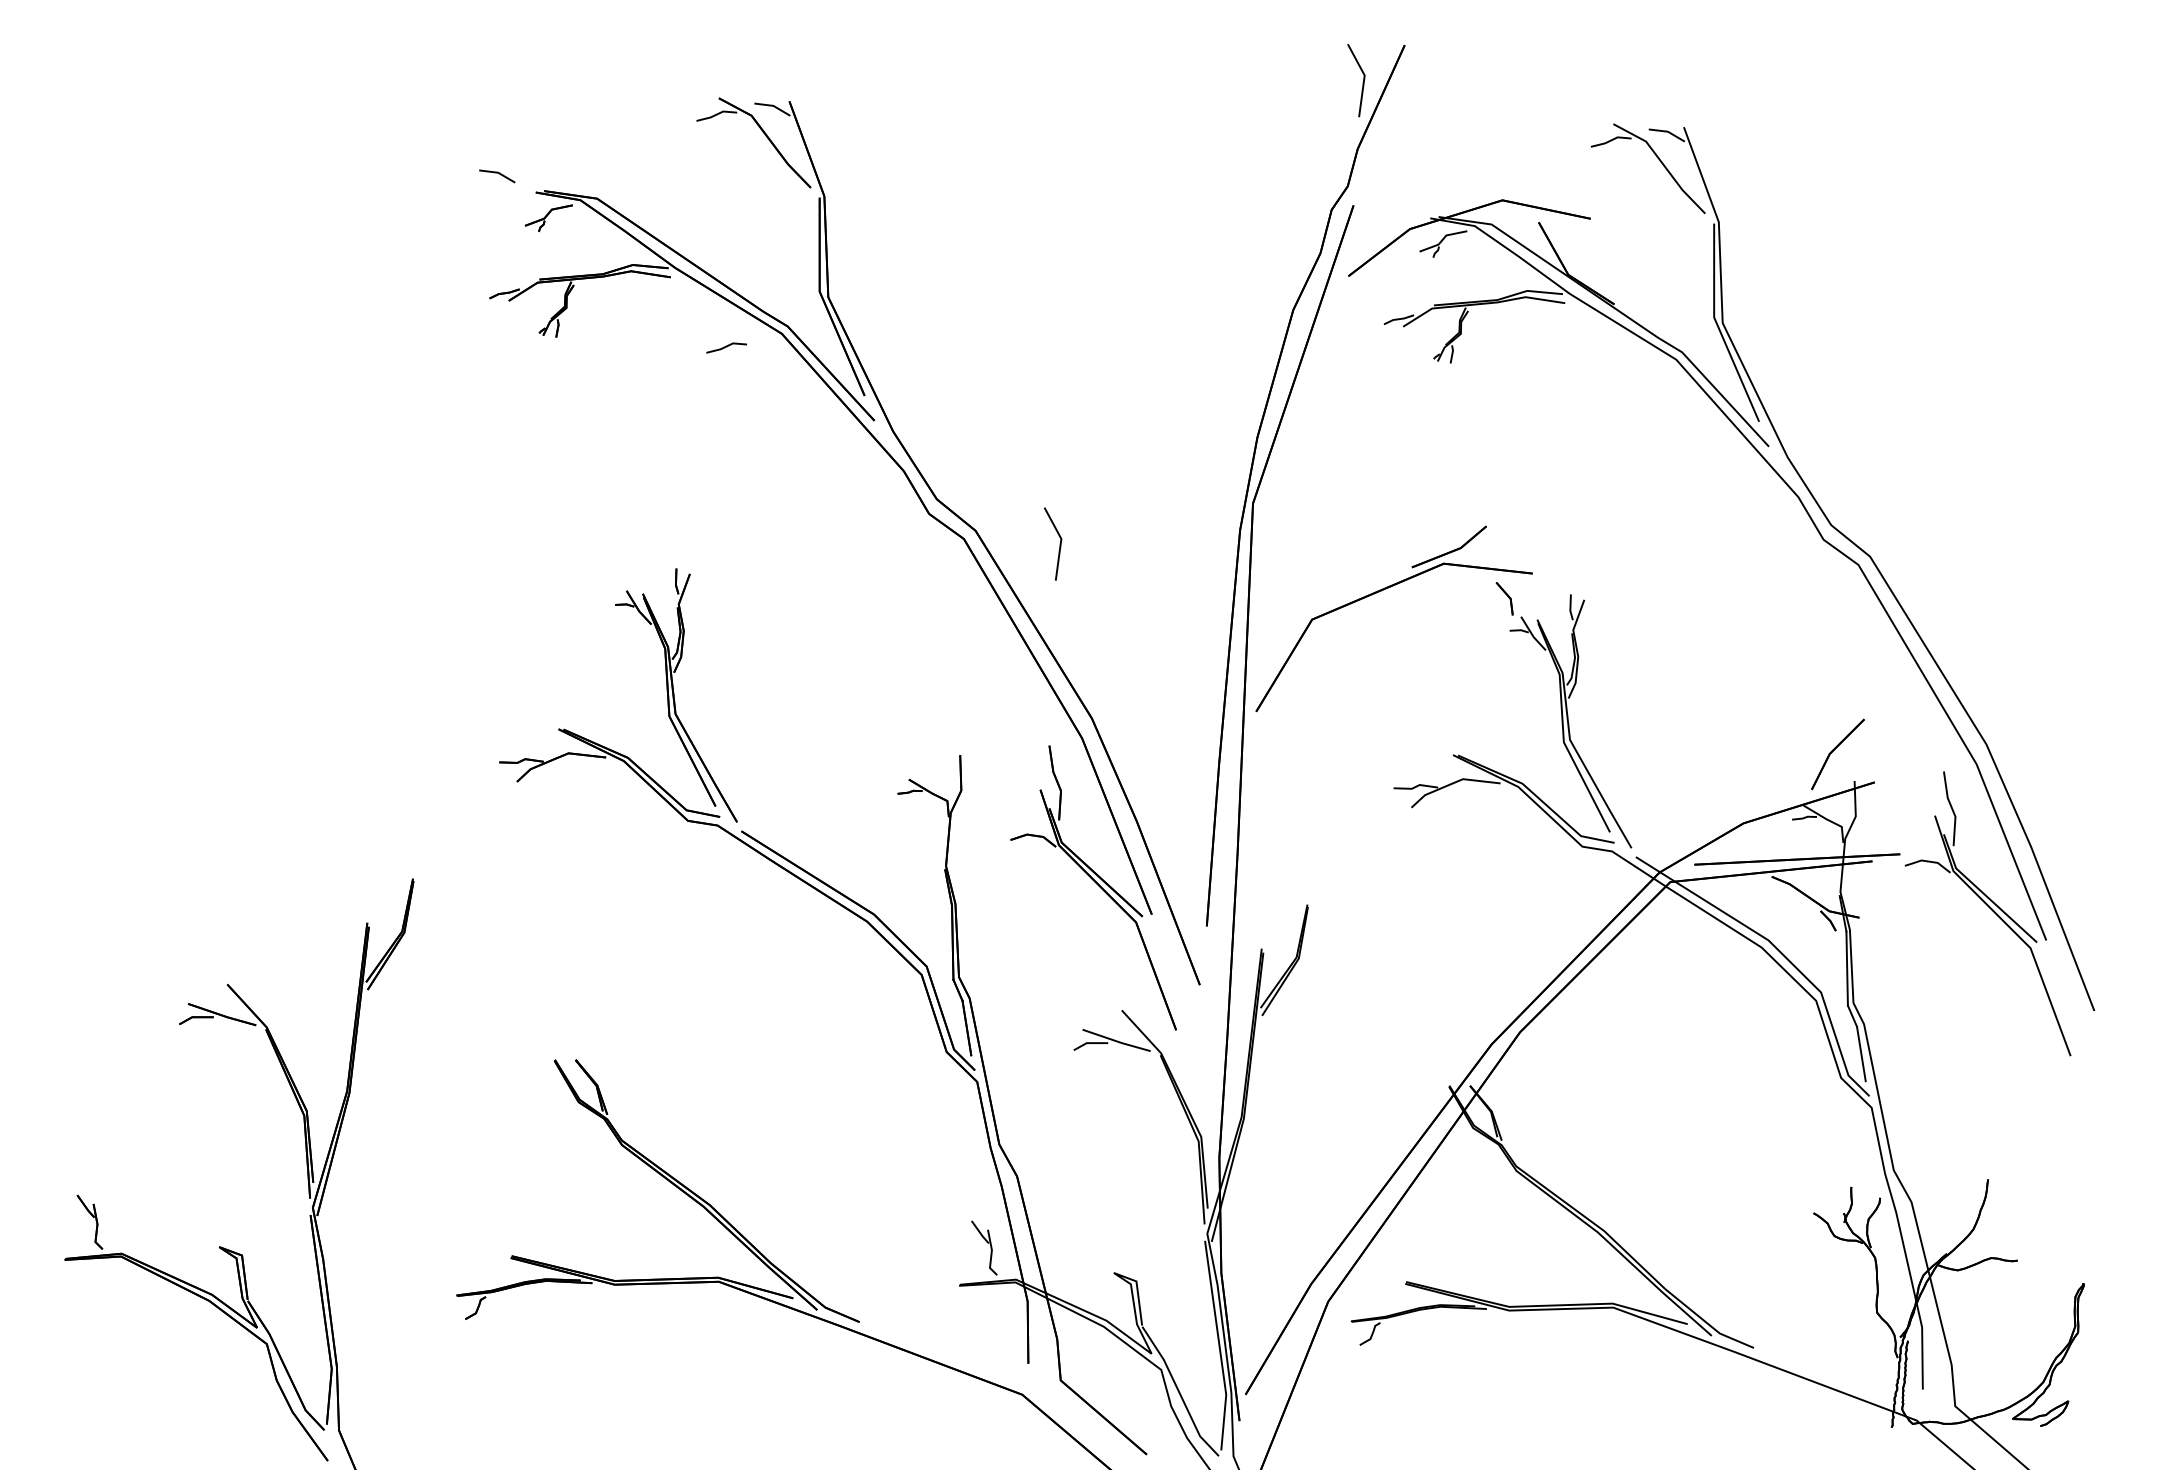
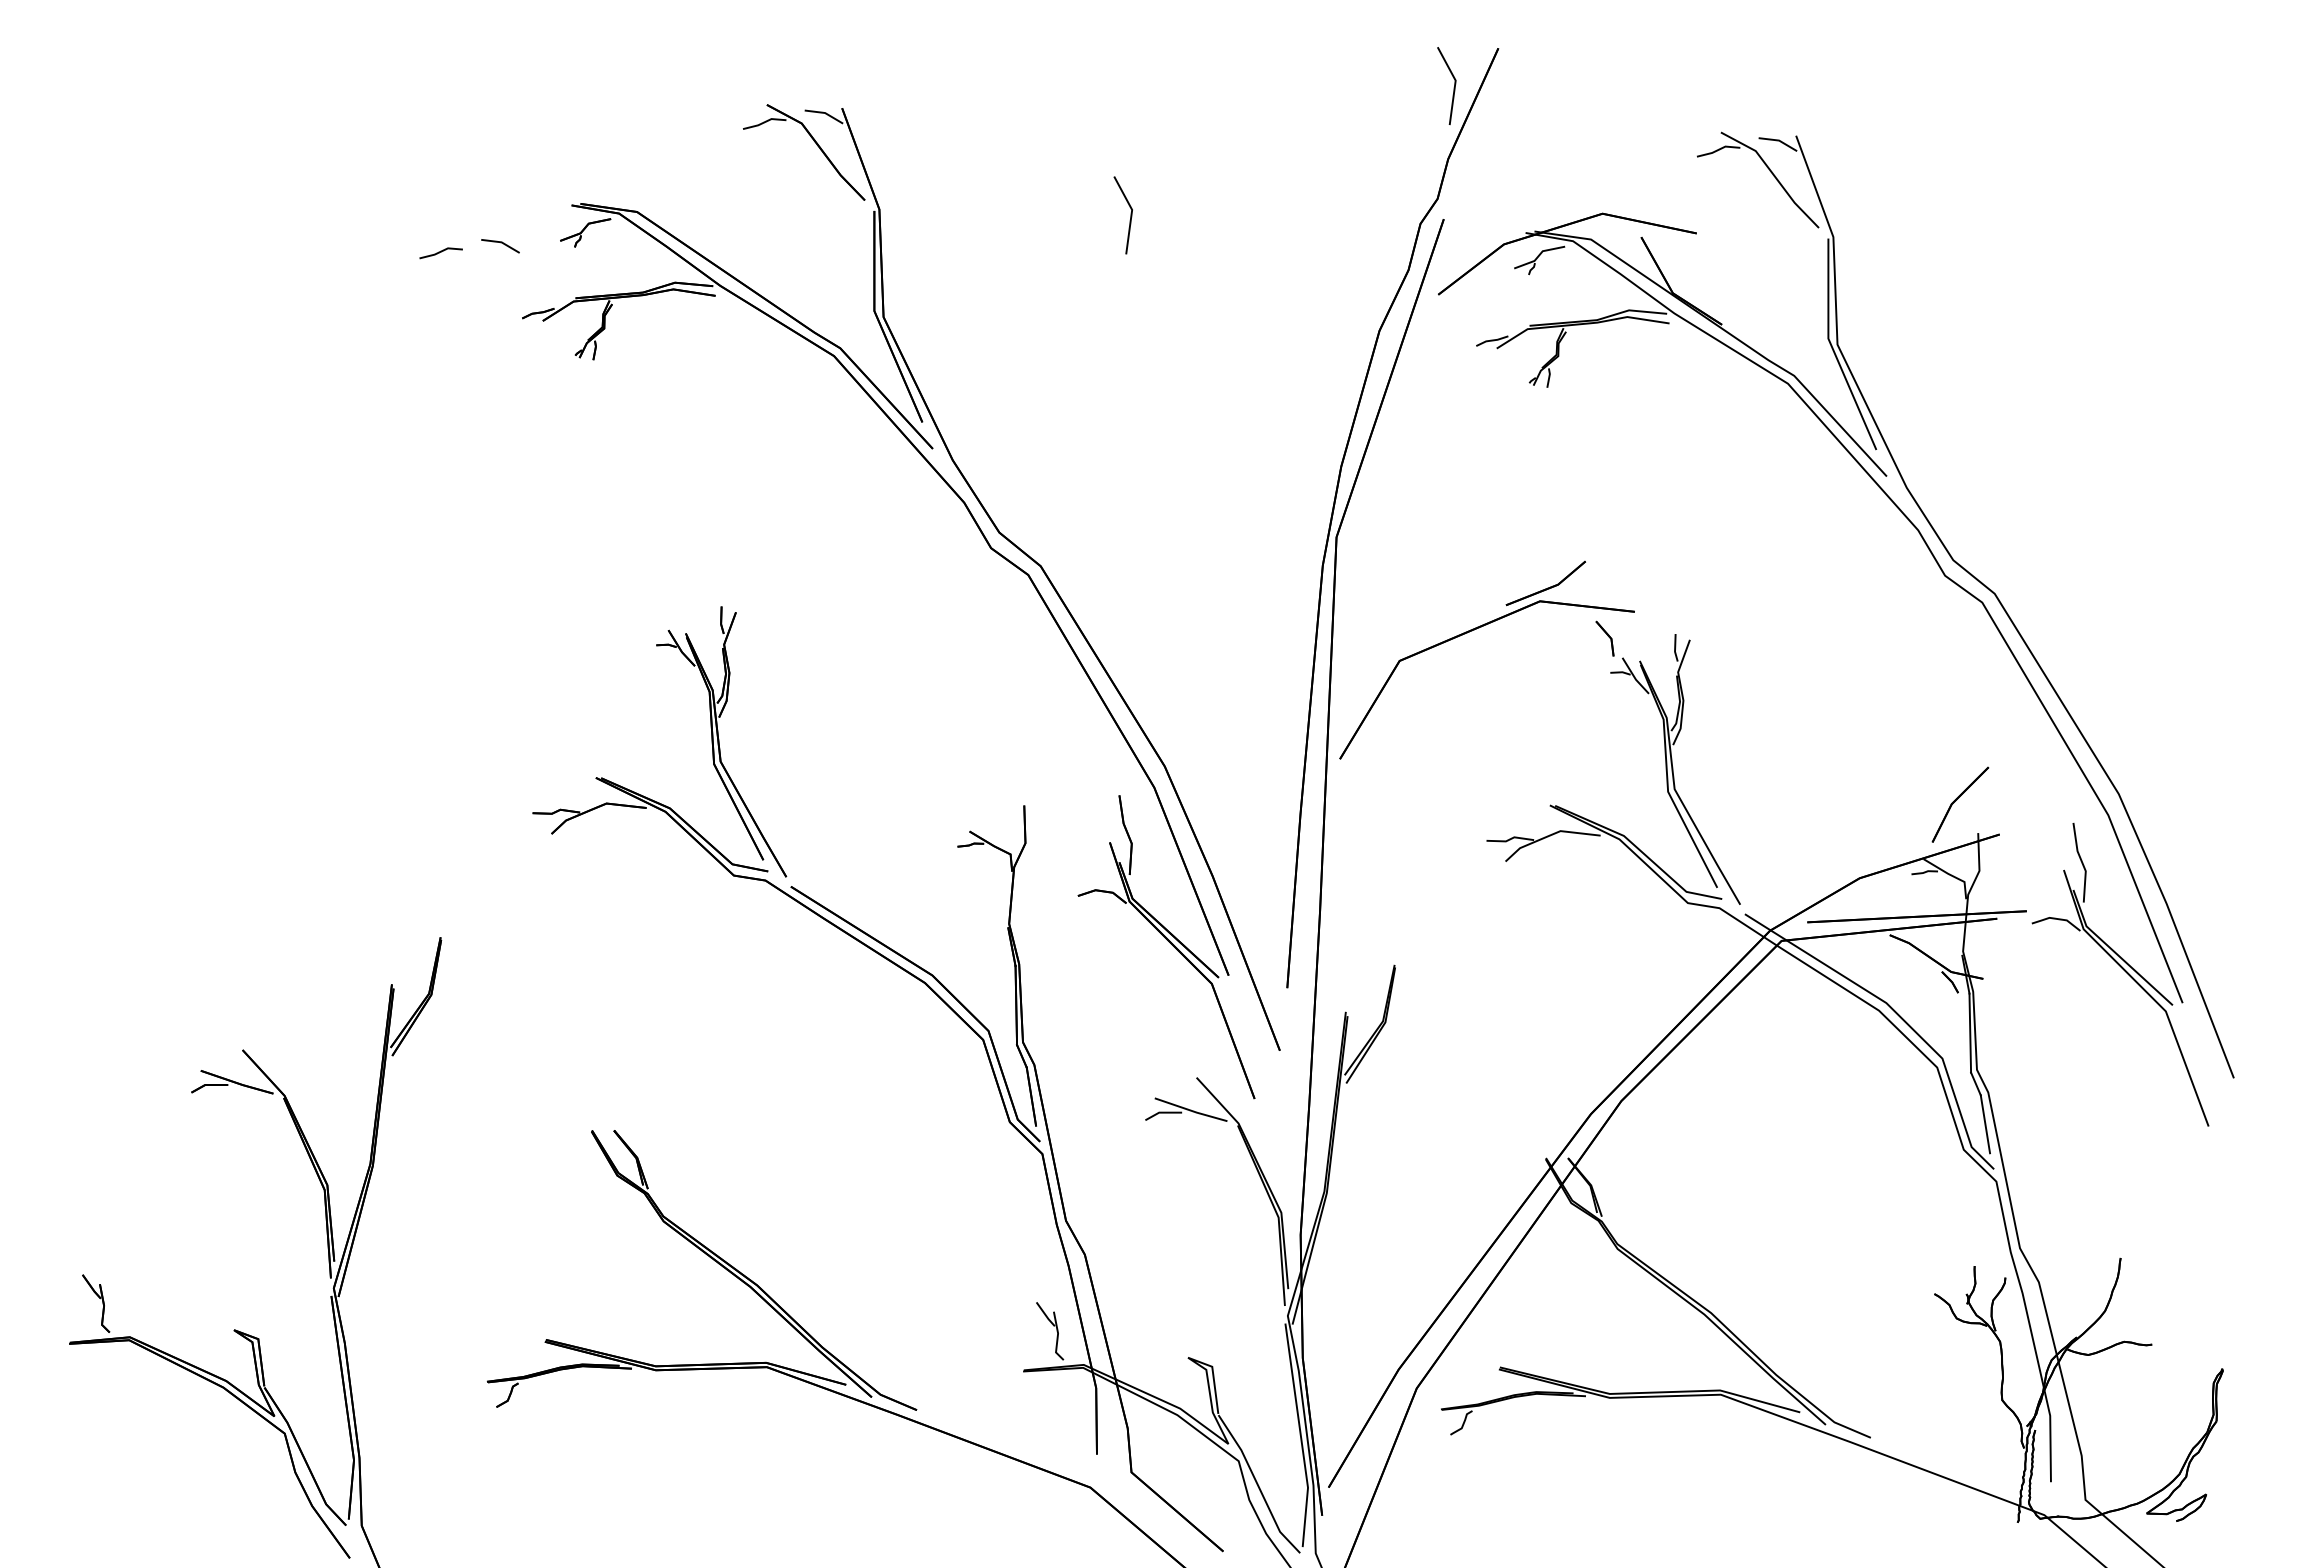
line: (497, 173) -> (500, 243), moved
line: (726, 347) -> (440, 252), moved
line: (1059, 544) -> (1130, 215), moved

